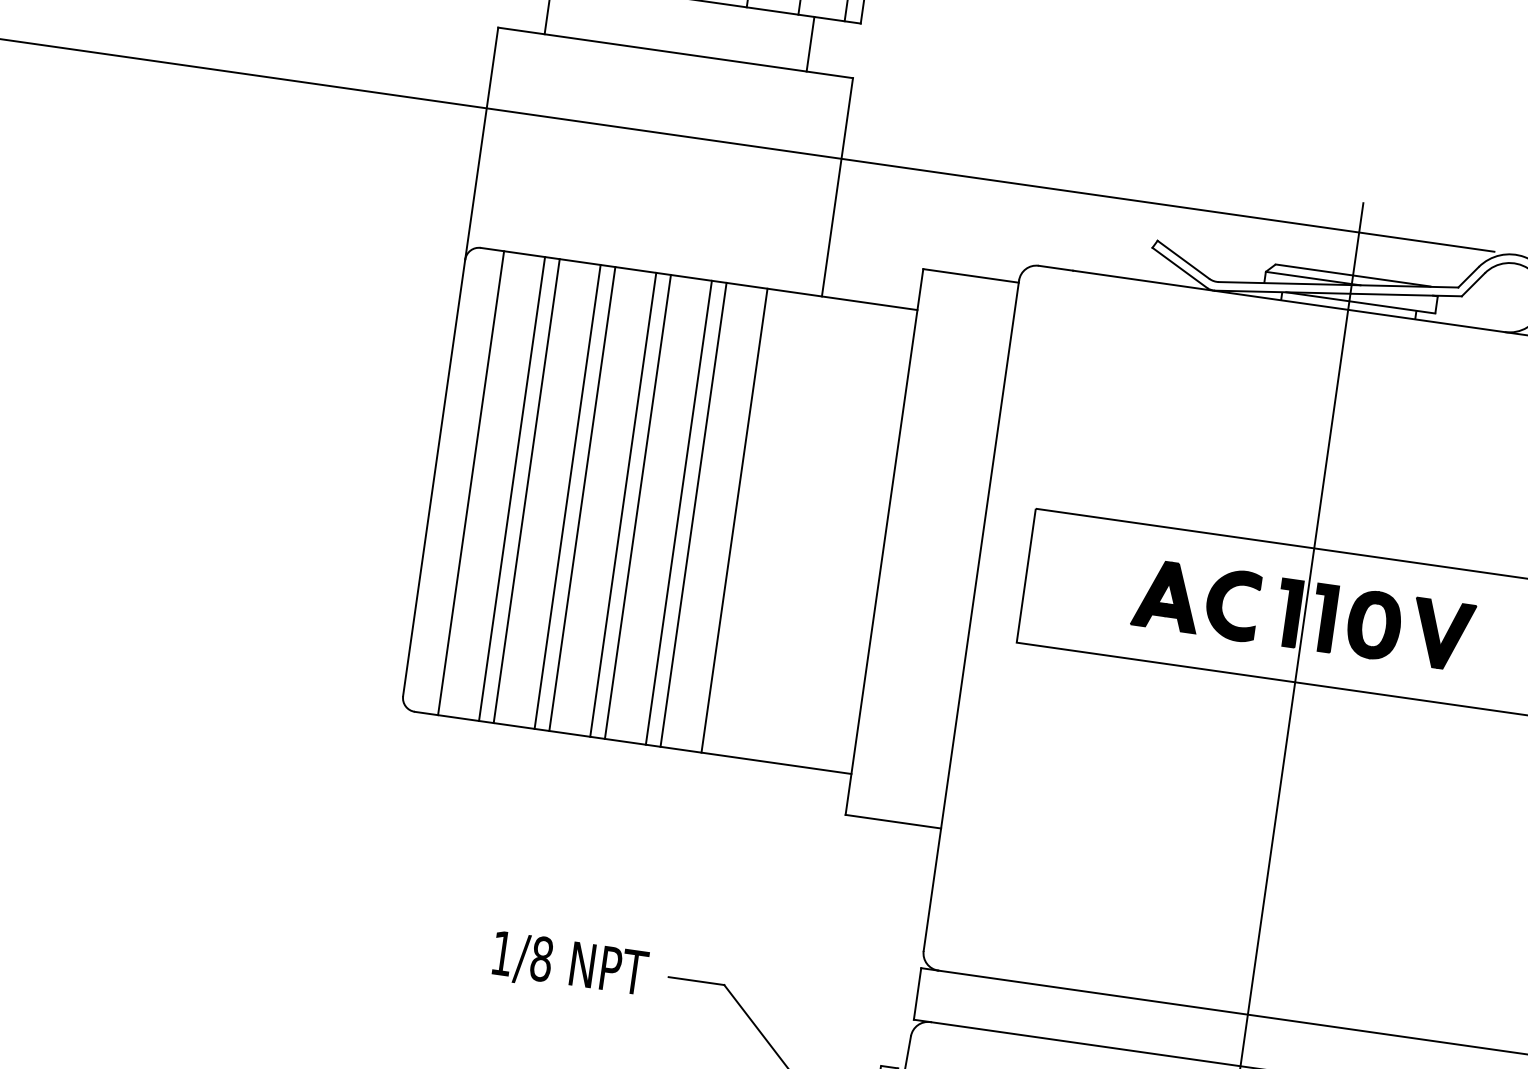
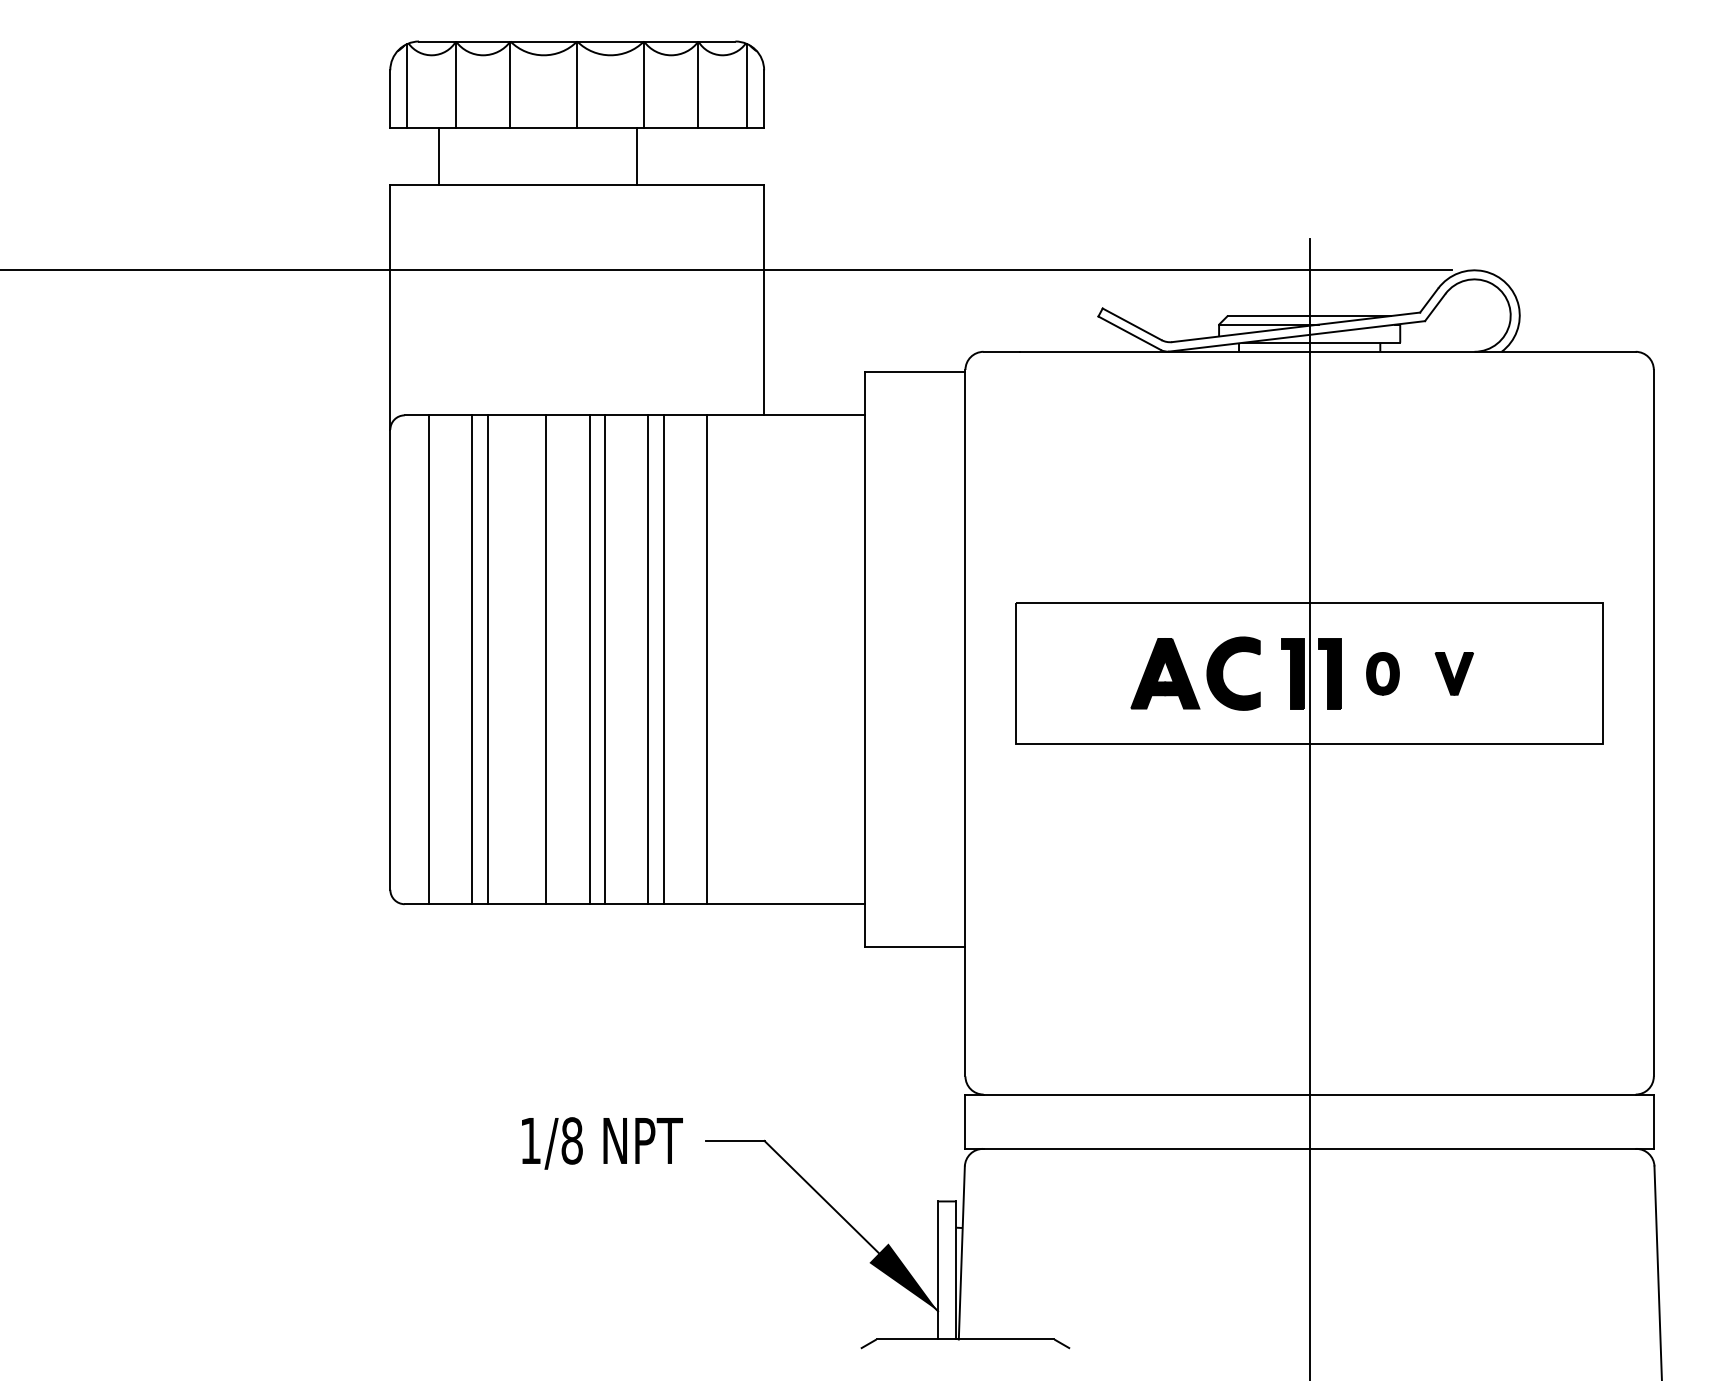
line: (810, 44) -> (637, 156), moved
line: (567, 496) -> (530, 659), removed
part: (1373, 624) -> (1382, 673), size x0.6
part: (1442, 634) -> (1454, 673), size x0.6

